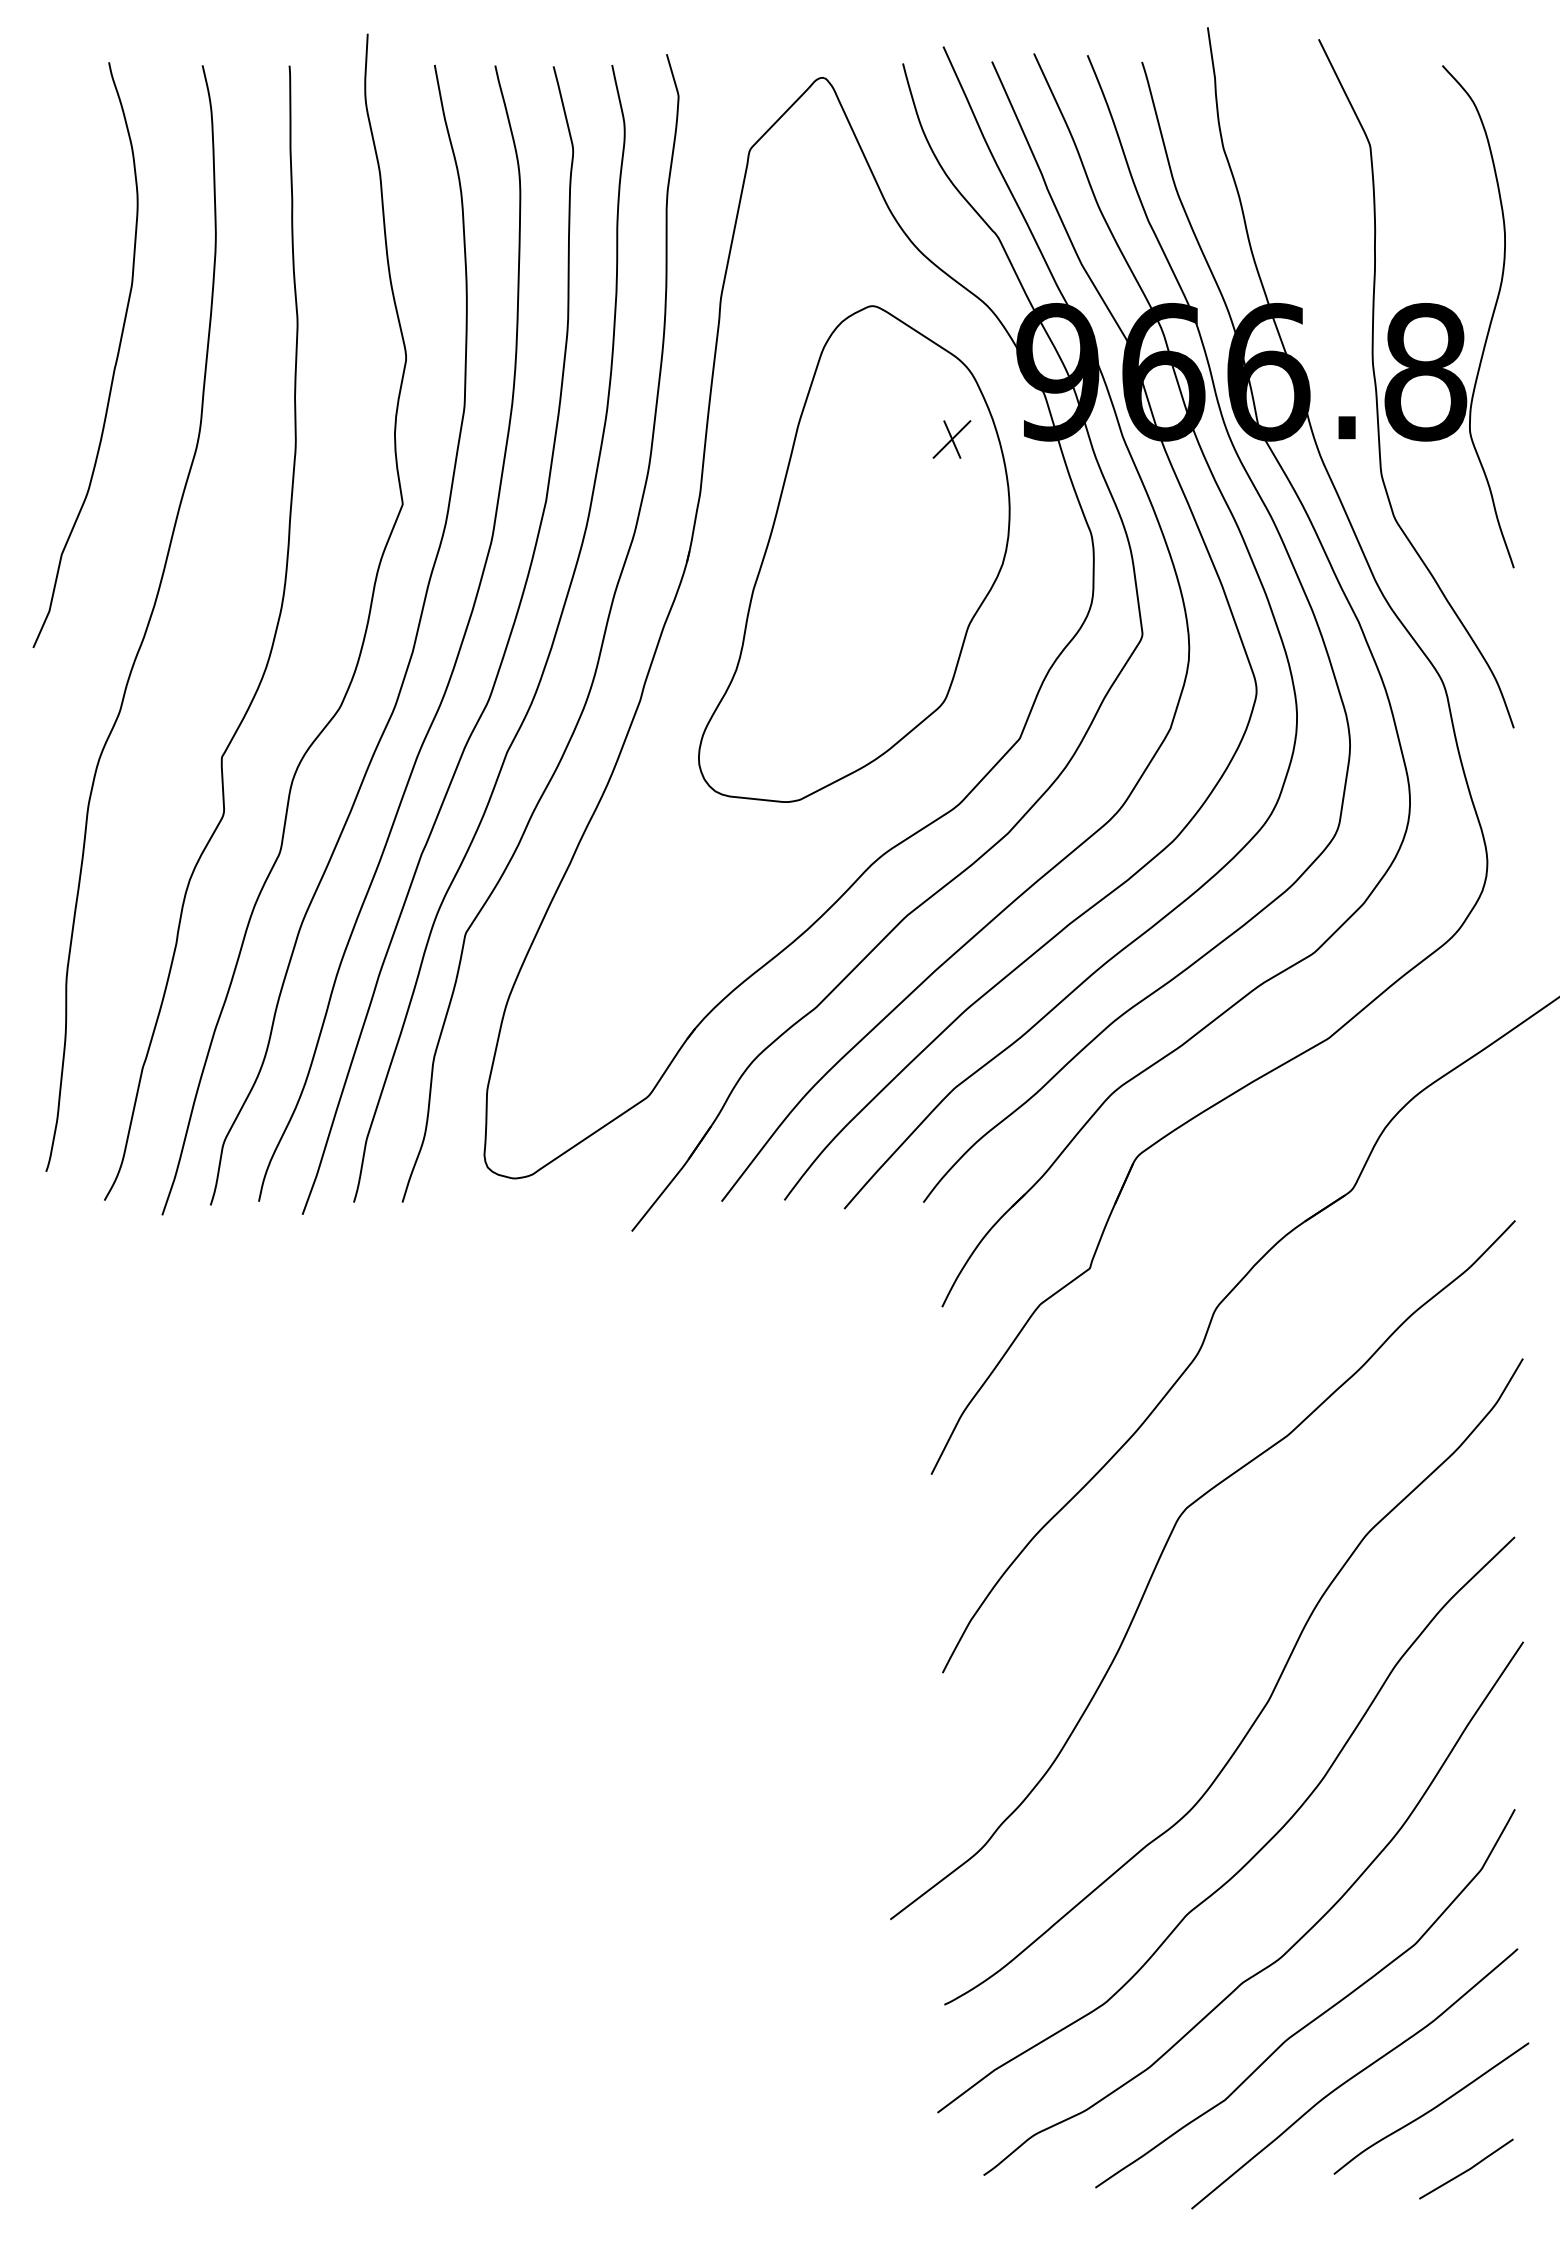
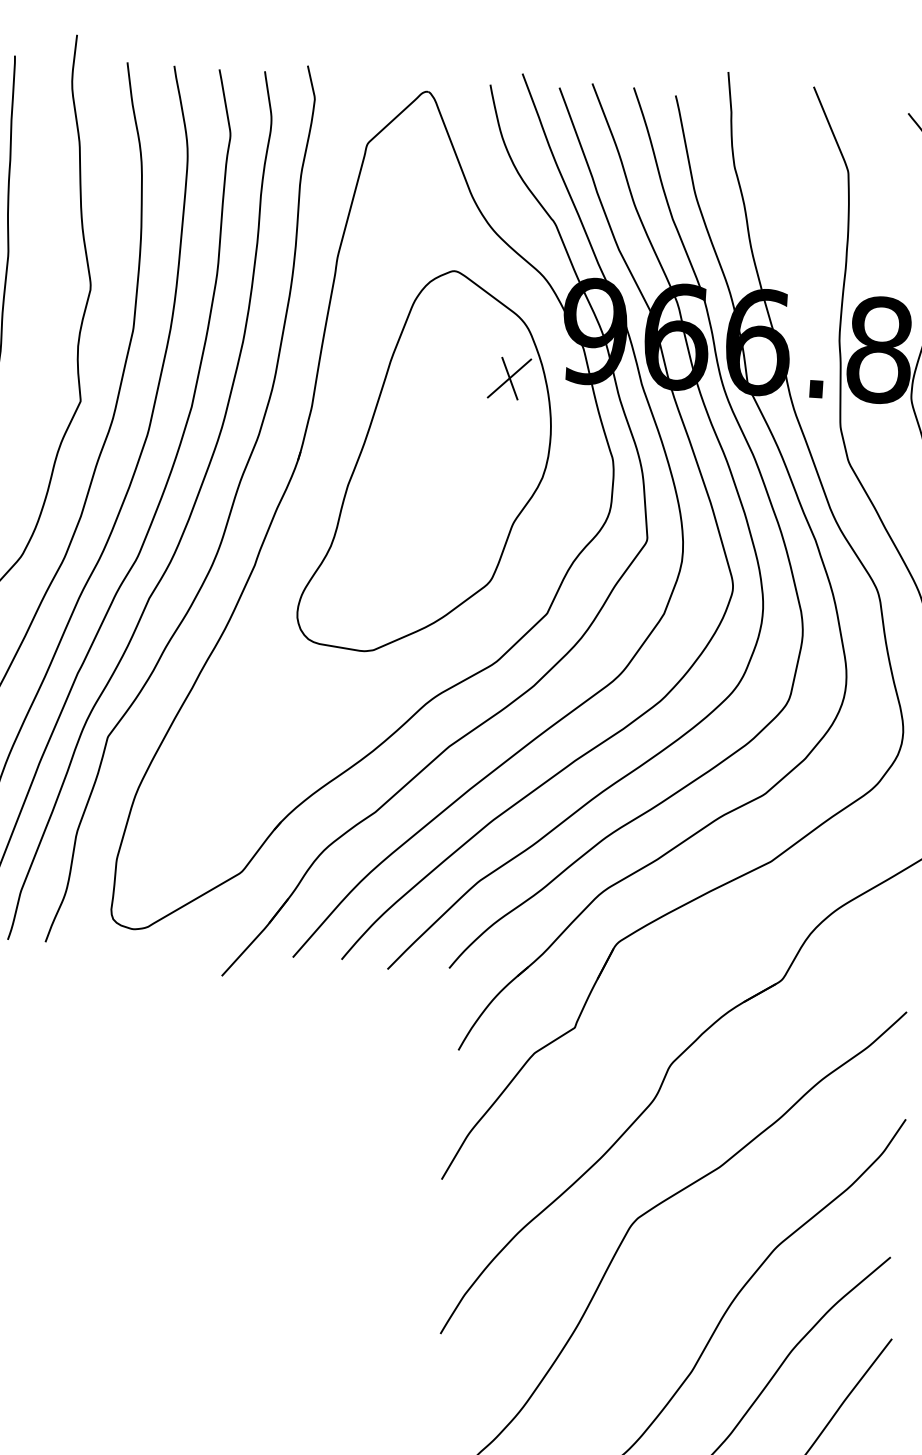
part: (951, 439) -> (509, 378), size x1.43

